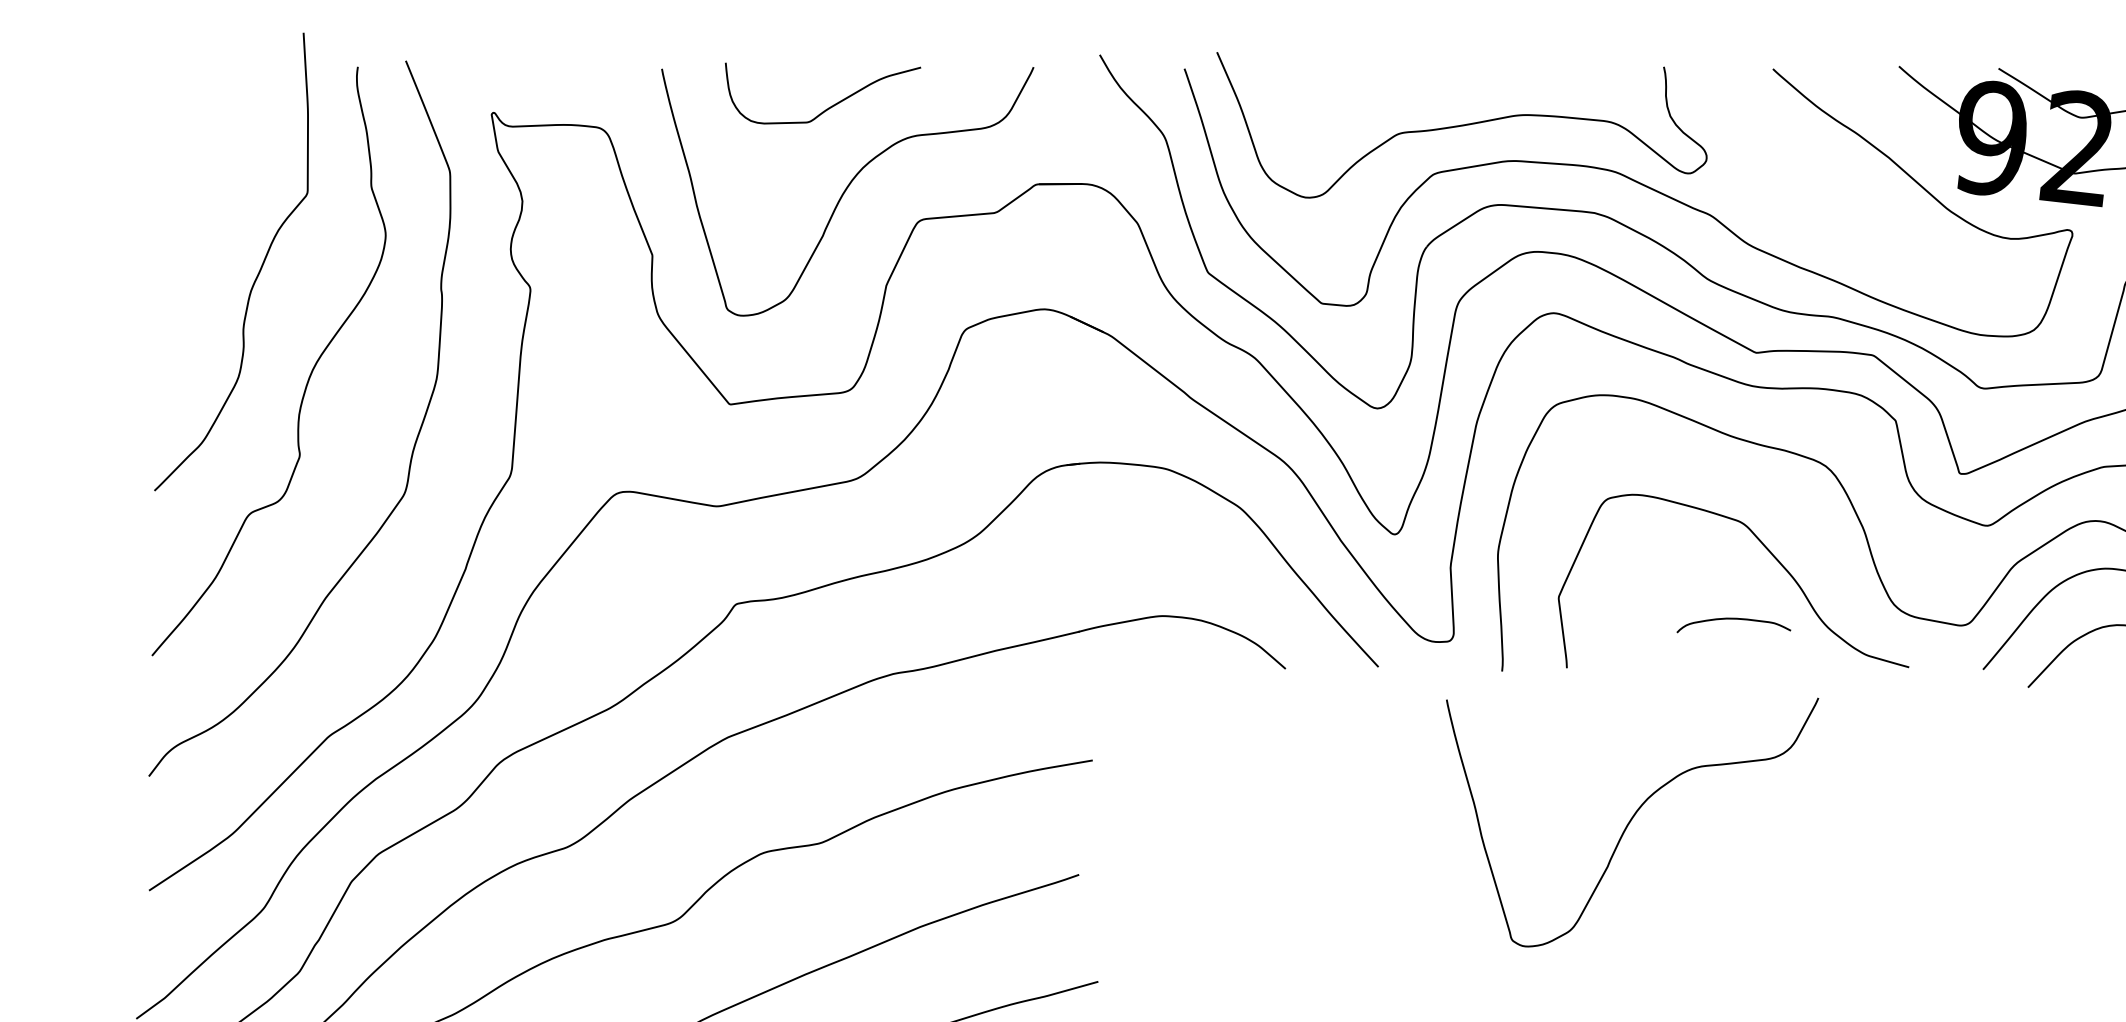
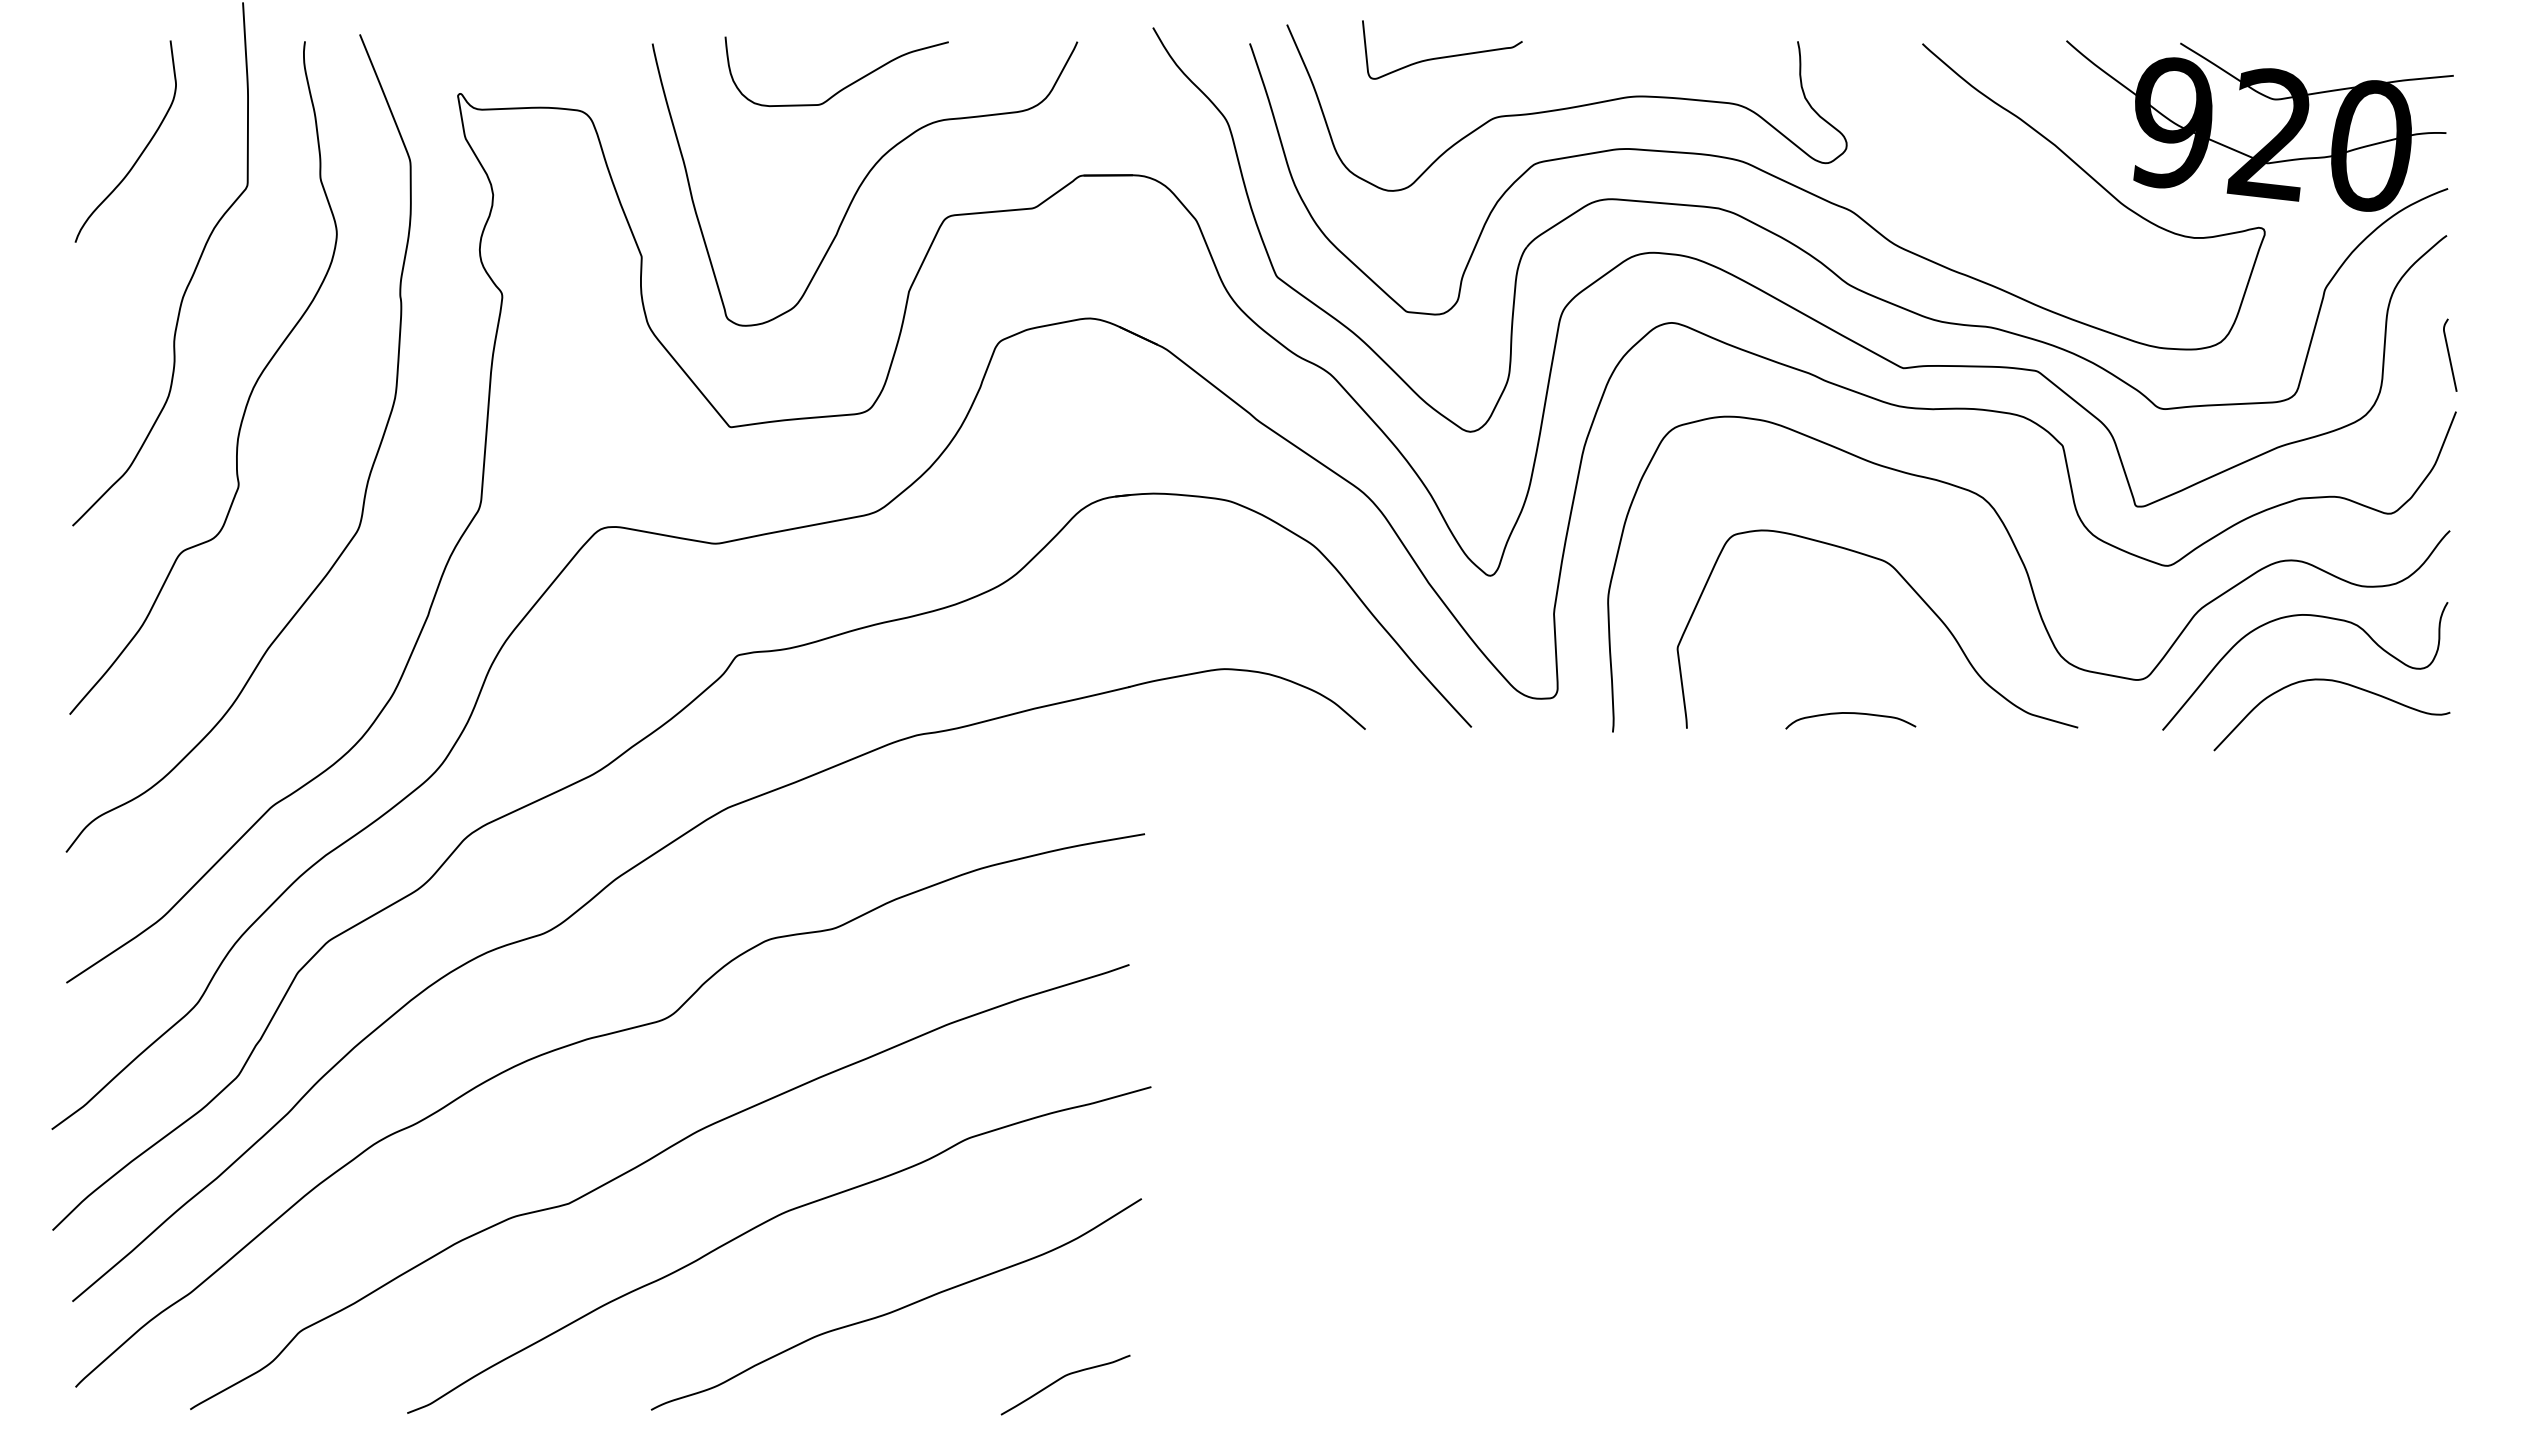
curve: (1353, 80) -> (1442, 56), added
curve: (213, 164) -> (140, 153), added
curve: (1733, 619) -> (1850, 713), moved
curve: (1631, 821) -> (1760, 903), removed

